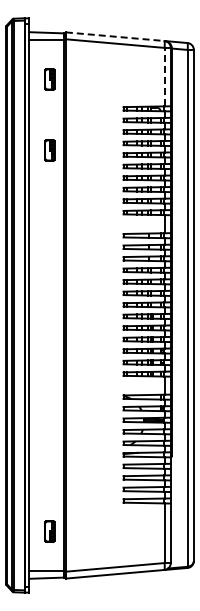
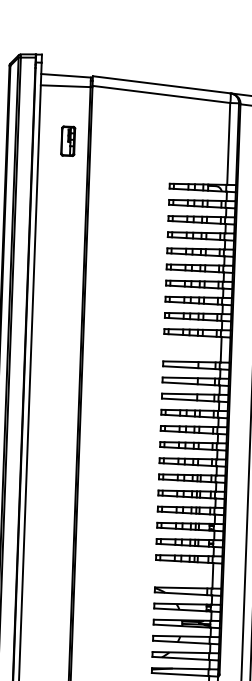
line: (115, 36) -> (162, 84), dashed -> solid
line: (164, 76) -> (228, 143), dashed -> solid
part: (49, 150) -> (63, 240), removed

